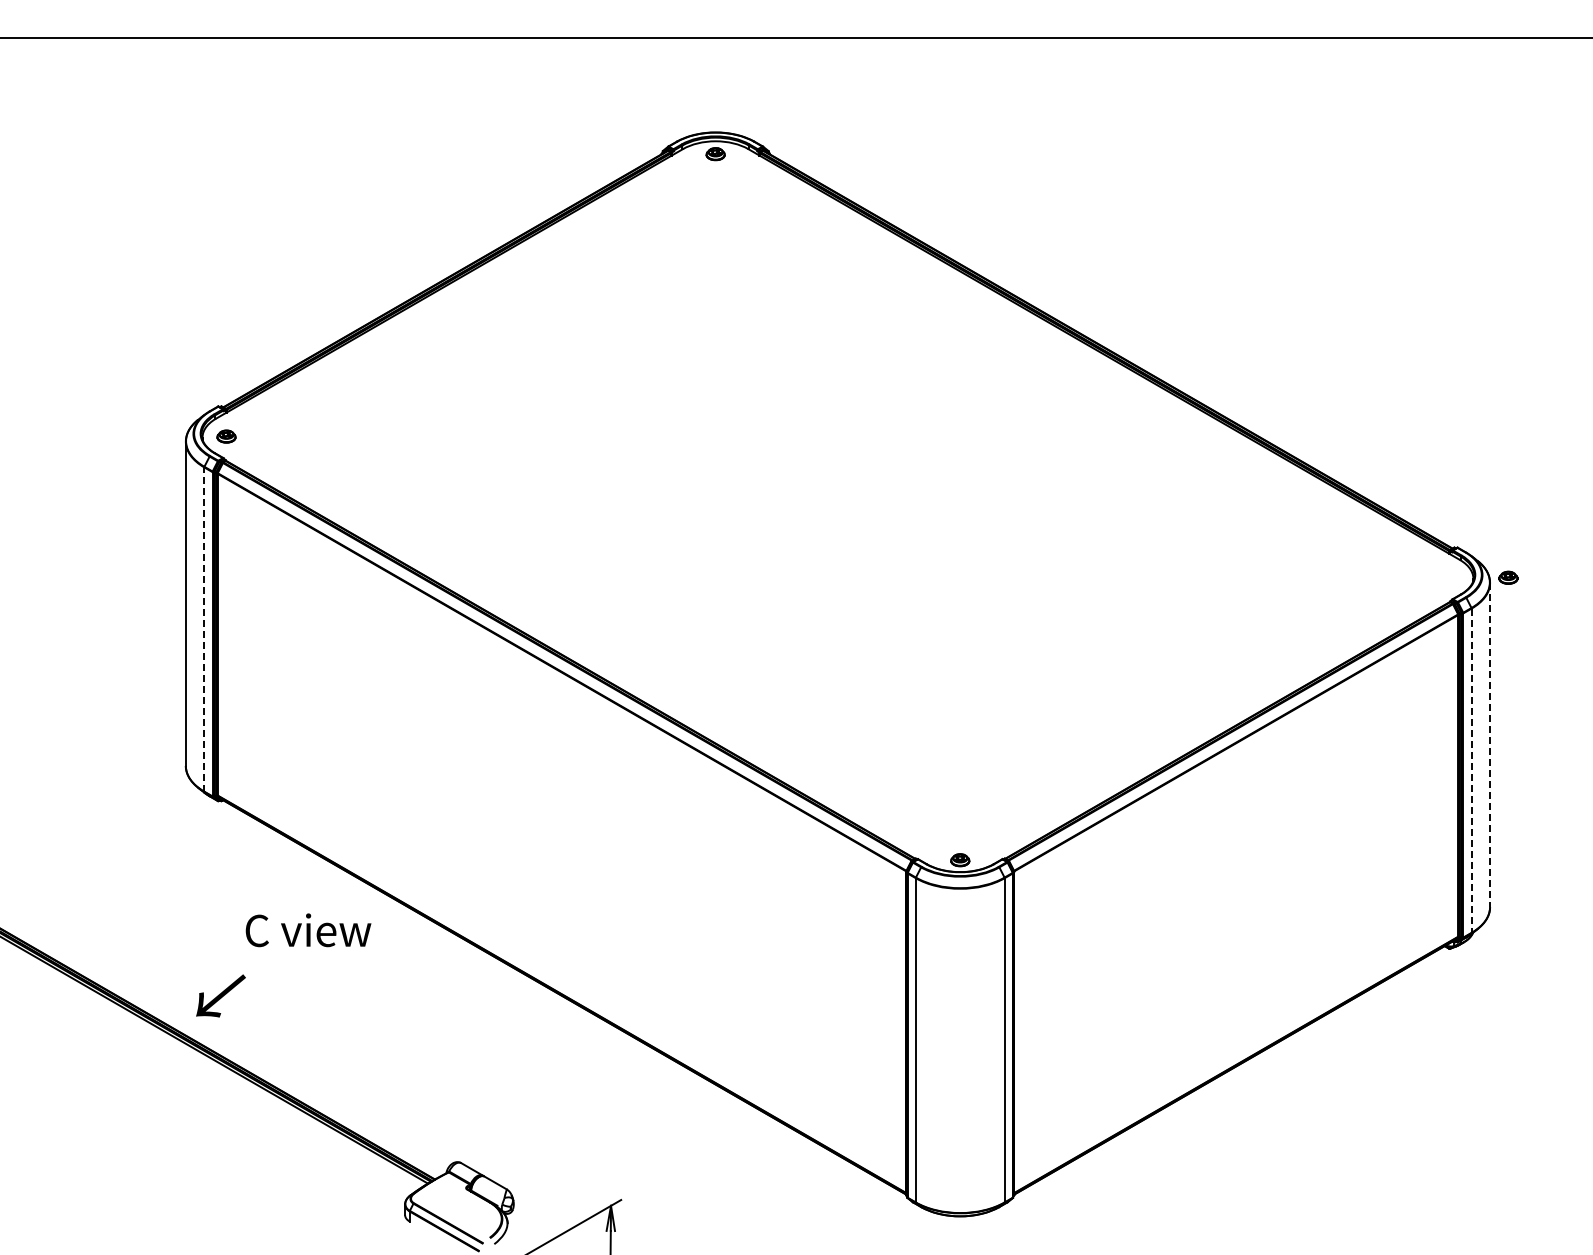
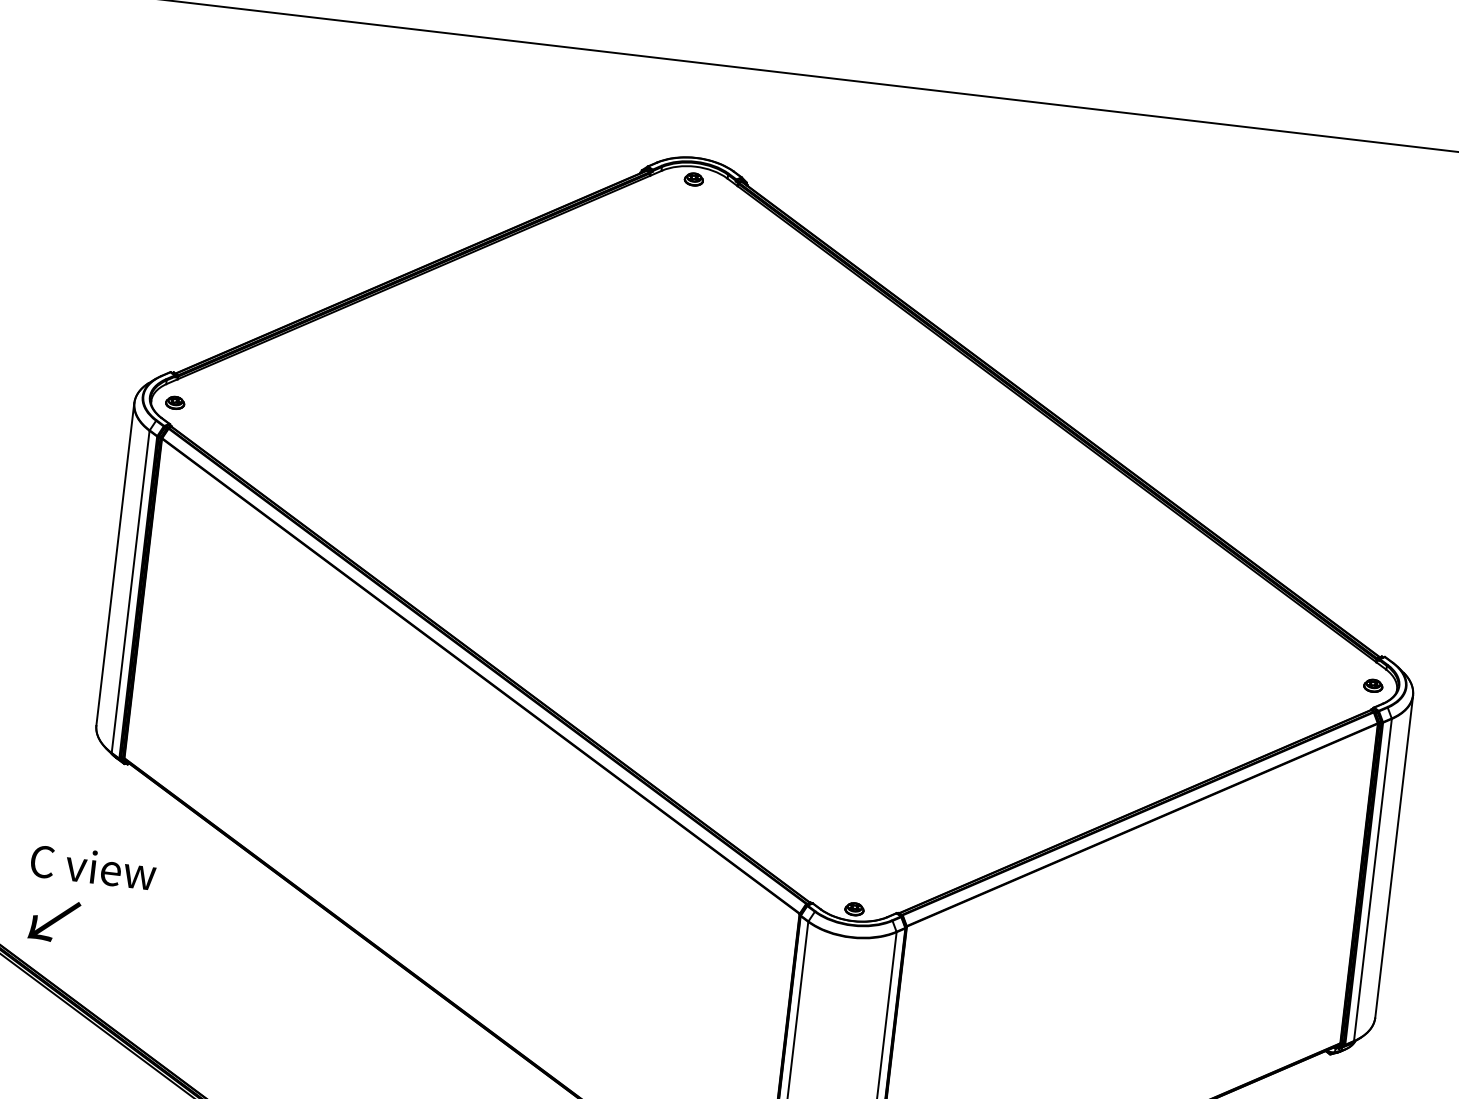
part: (1508, 577) -> (1373, 685), moved
line: (204, 628) -> (130, 590), dashed -> solid
line: (1490, 745) -> (1394, 857), dashed -> solid
line: (1471, 771) -> (1372, 880), dashed -> solid
text: (308, 930) -> (93, 867), moved
text: (220, 995) -> (54, 920), moved

